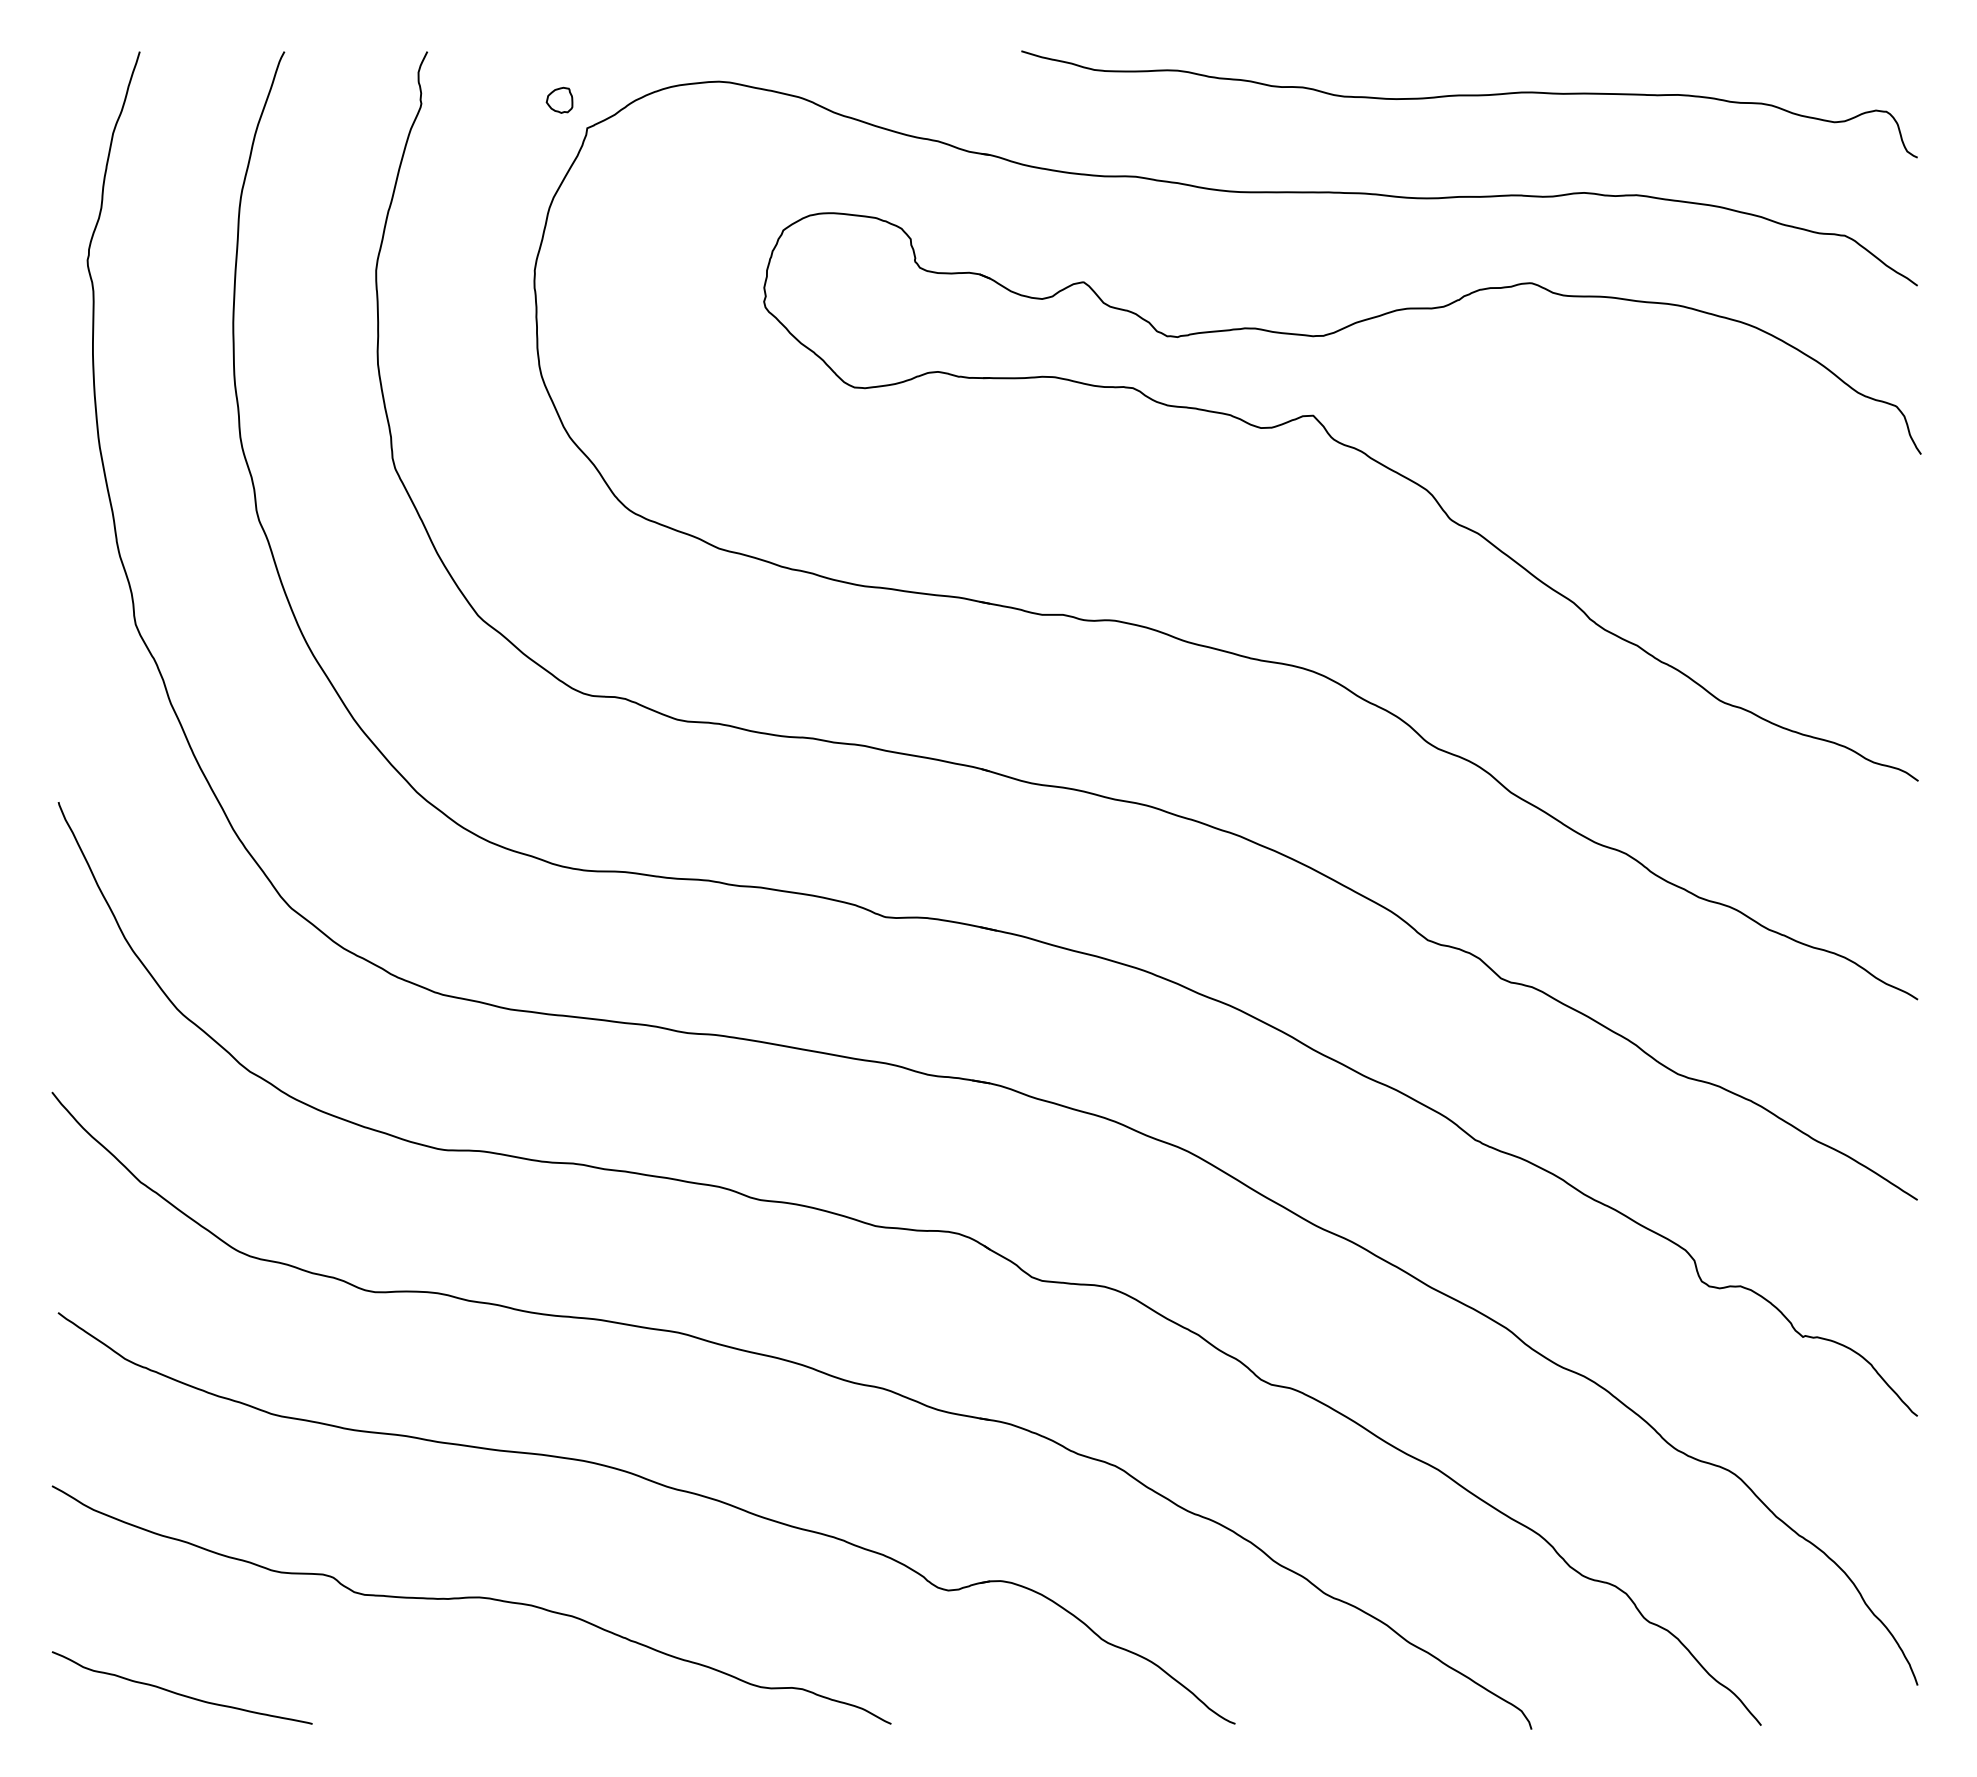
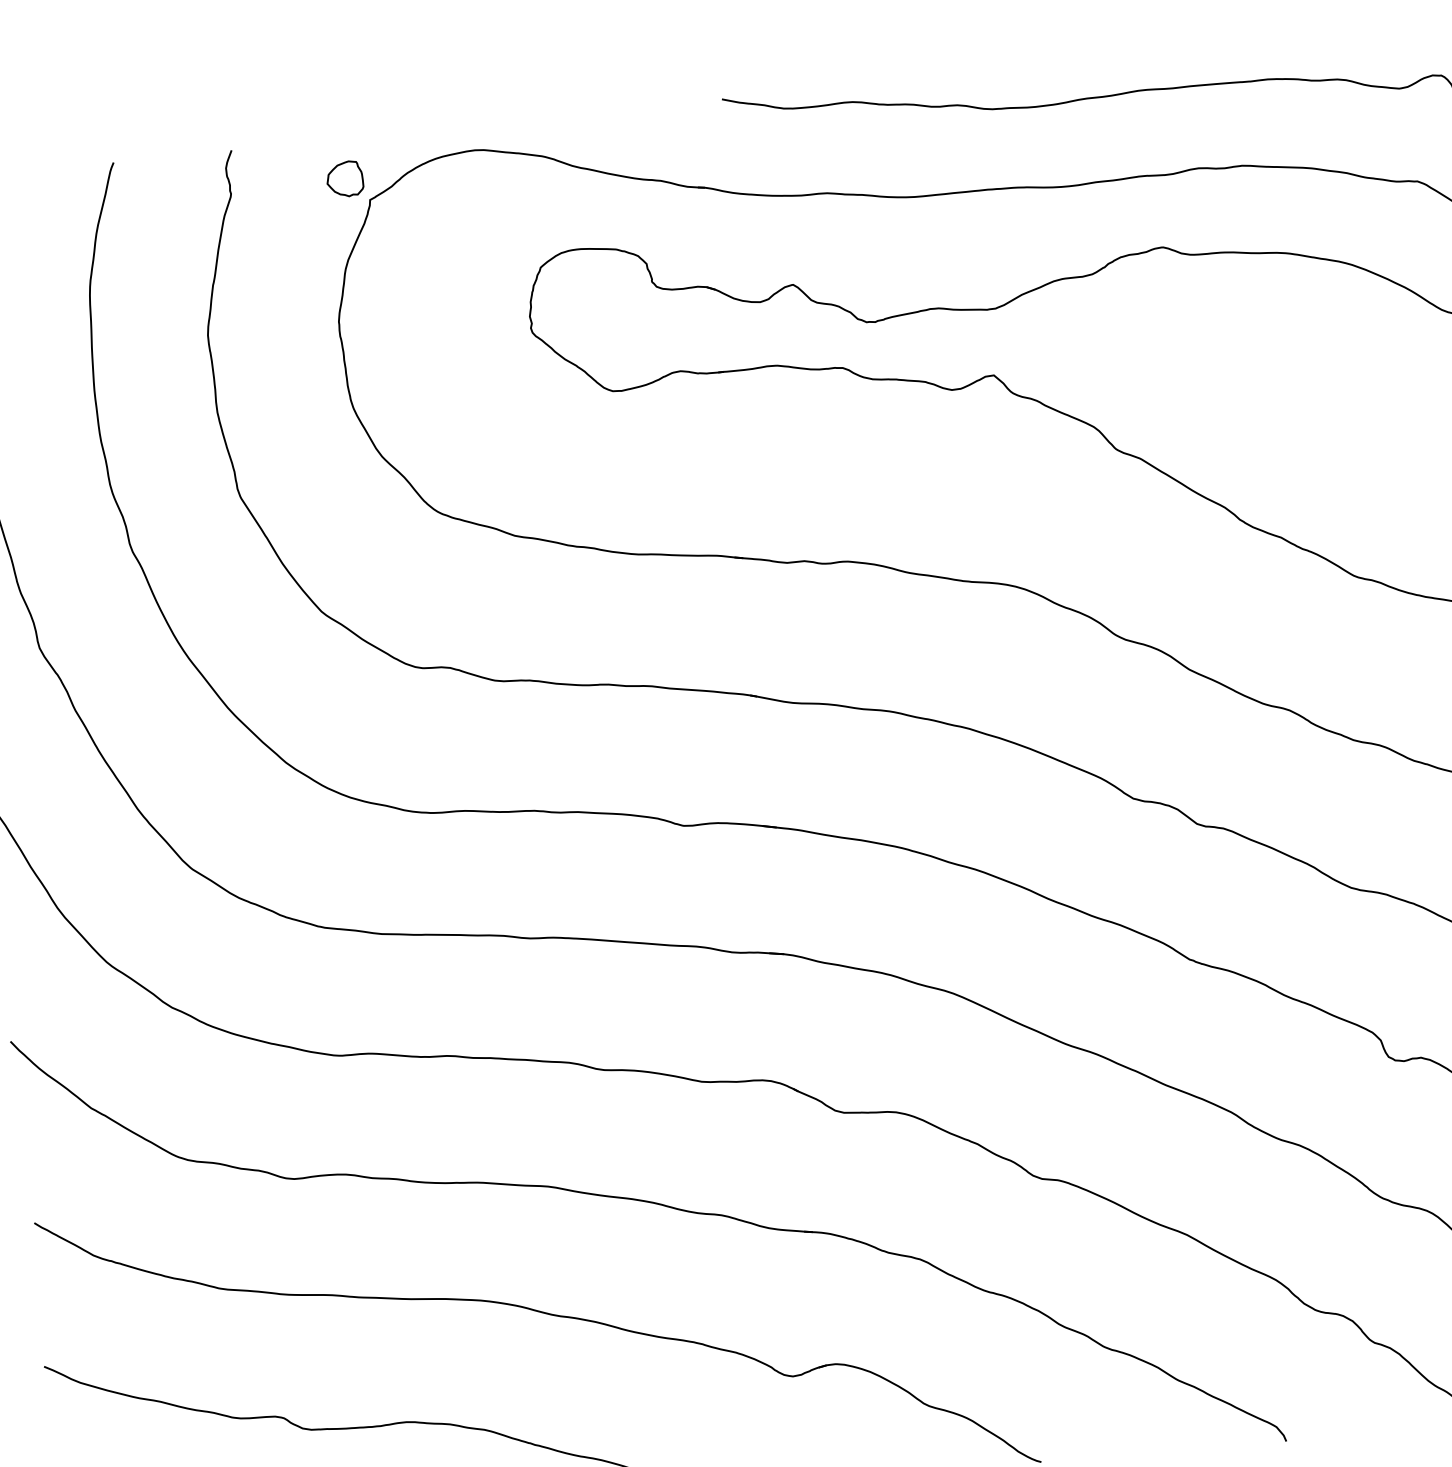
part: (559, 100) -> (344, 179), size x1.67

